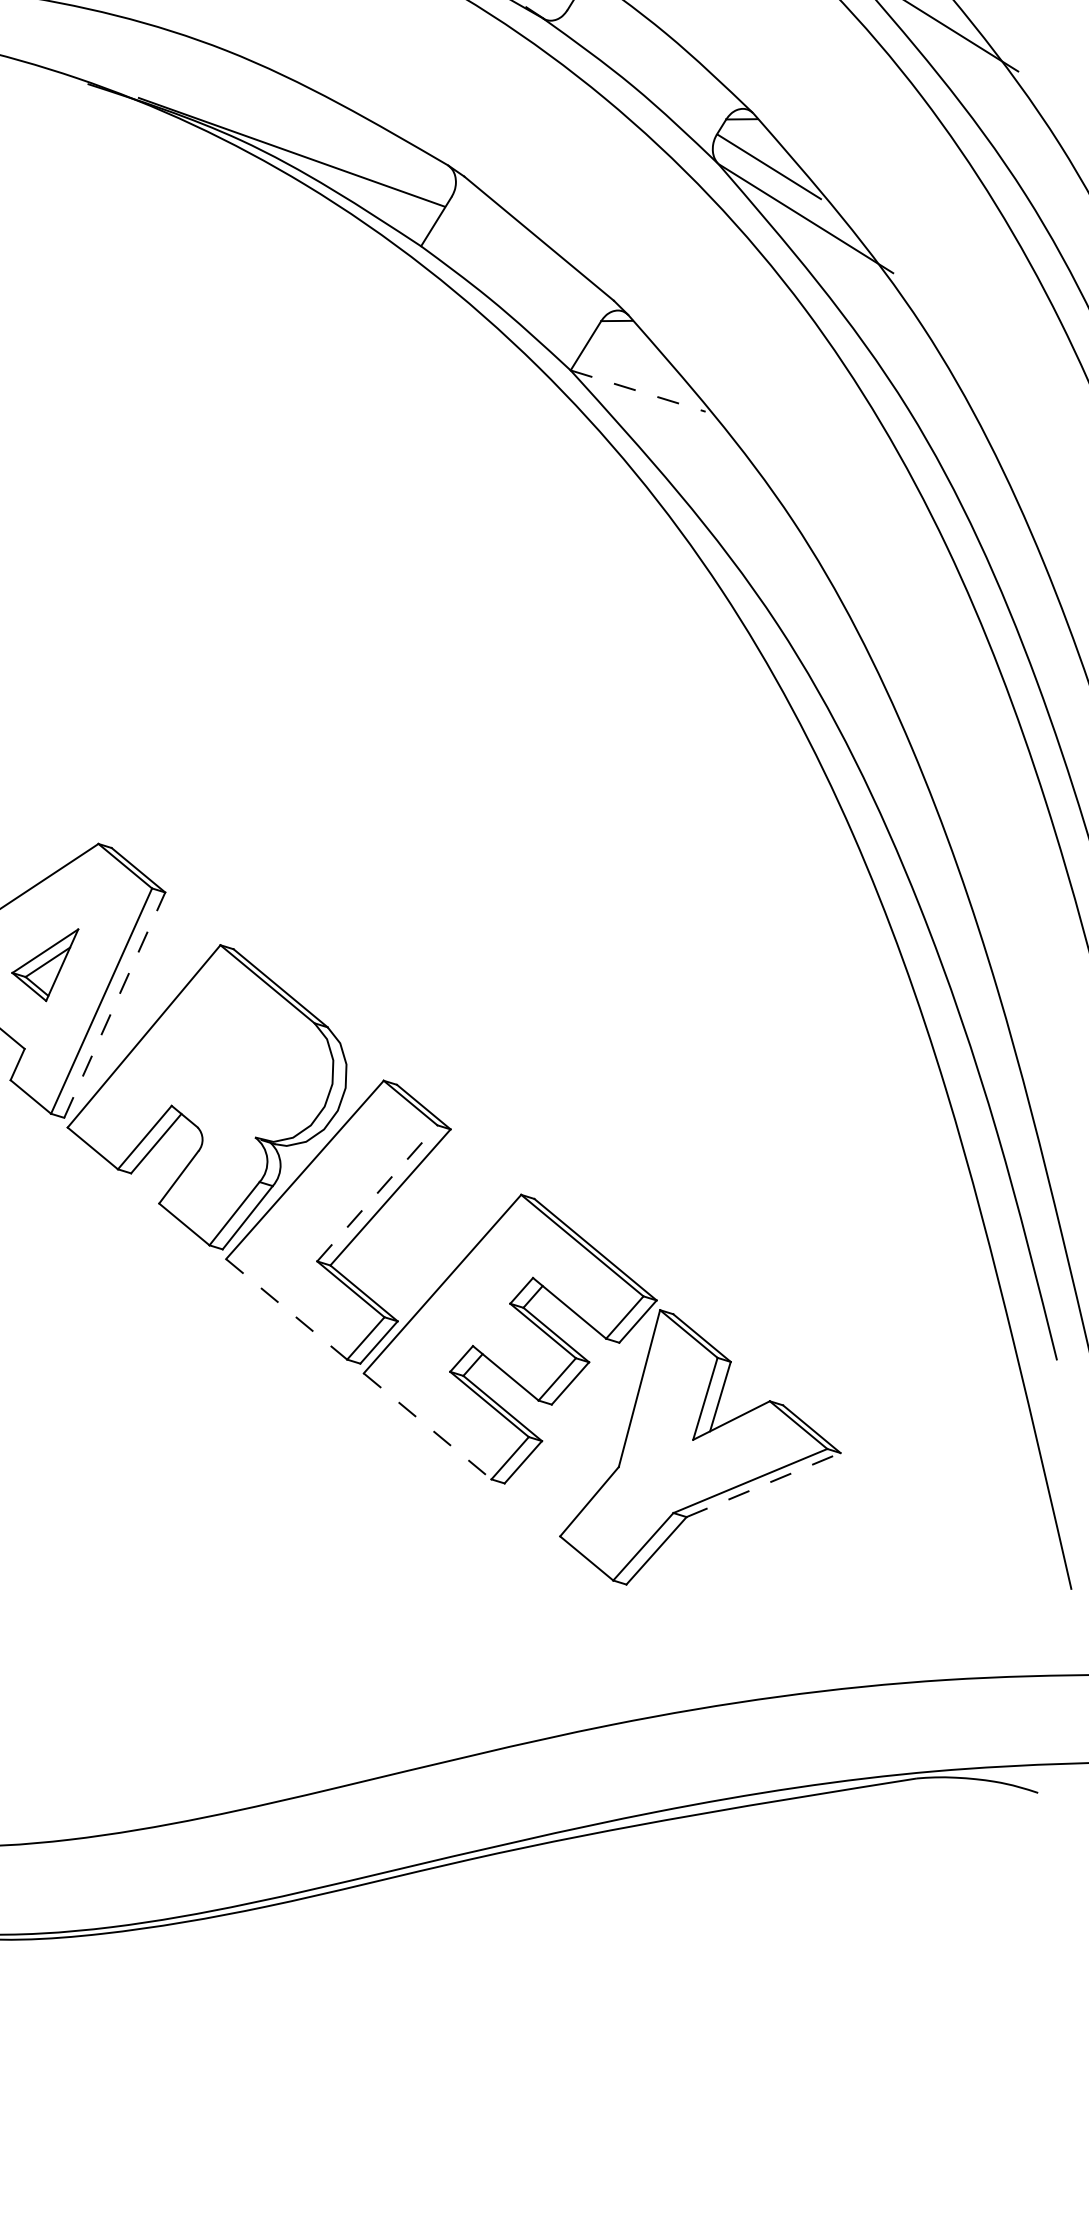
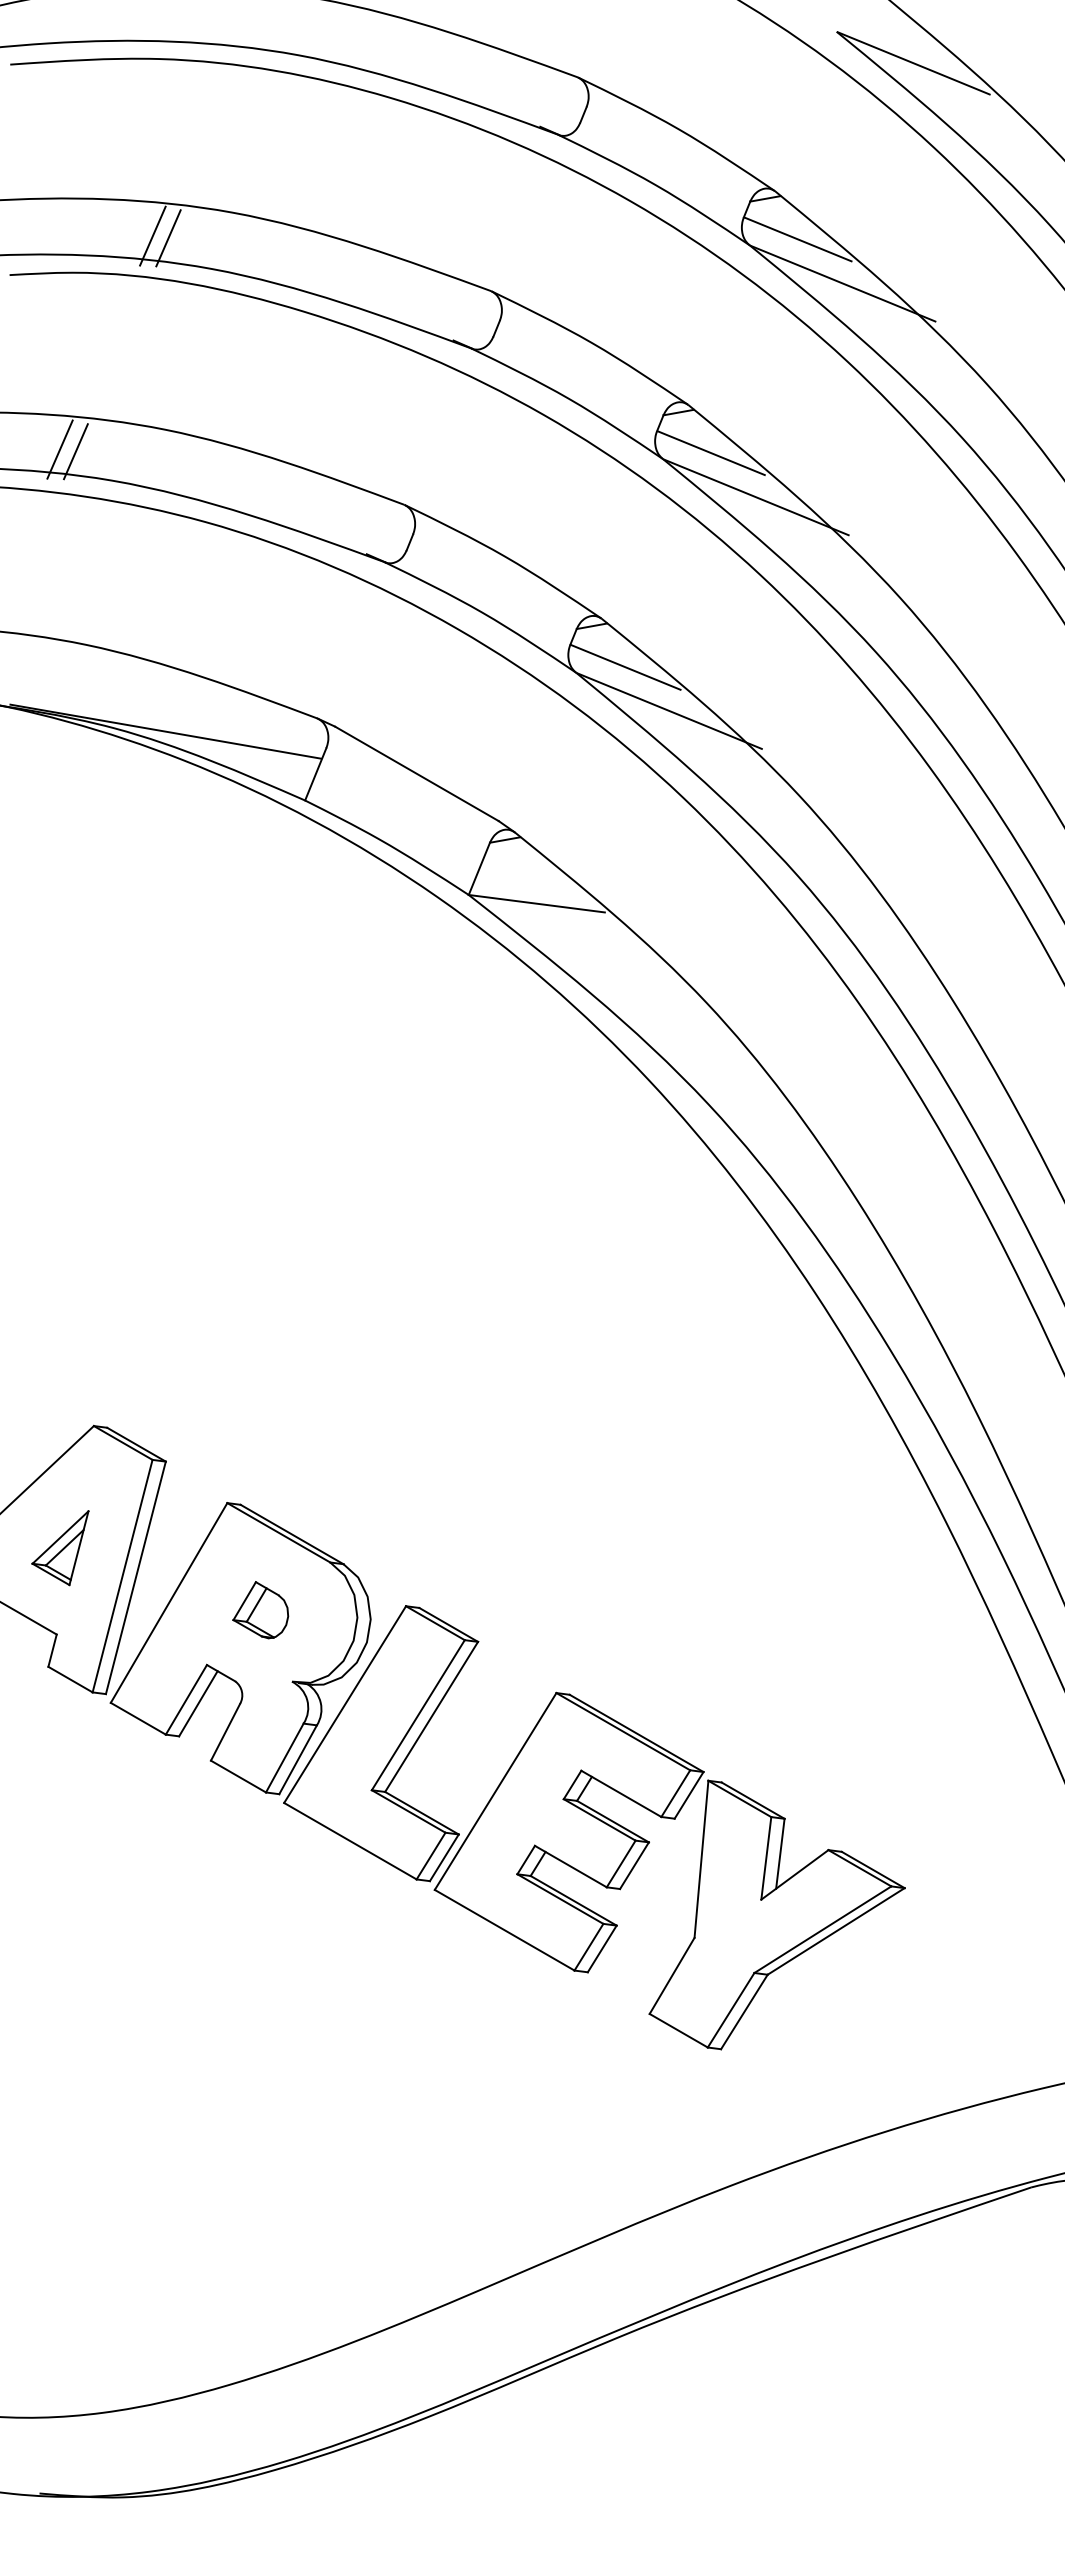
line: (637, 390) -> (536, 903), dashed -> solid
line: (115, 1004) -> (136, 1577), dashed -> solid
part: (235, 1059) -> (260, 1610), added
line: (377, 1192) -> (418, 1714), dashed -> solid
line: (286, 1309) -> (350, 1841), dashed -> solid
line: (427, 1426) -> (504, 1930), dashed -> solid
line: (763, 1485) -> (836, 1931), dashed -> solid

